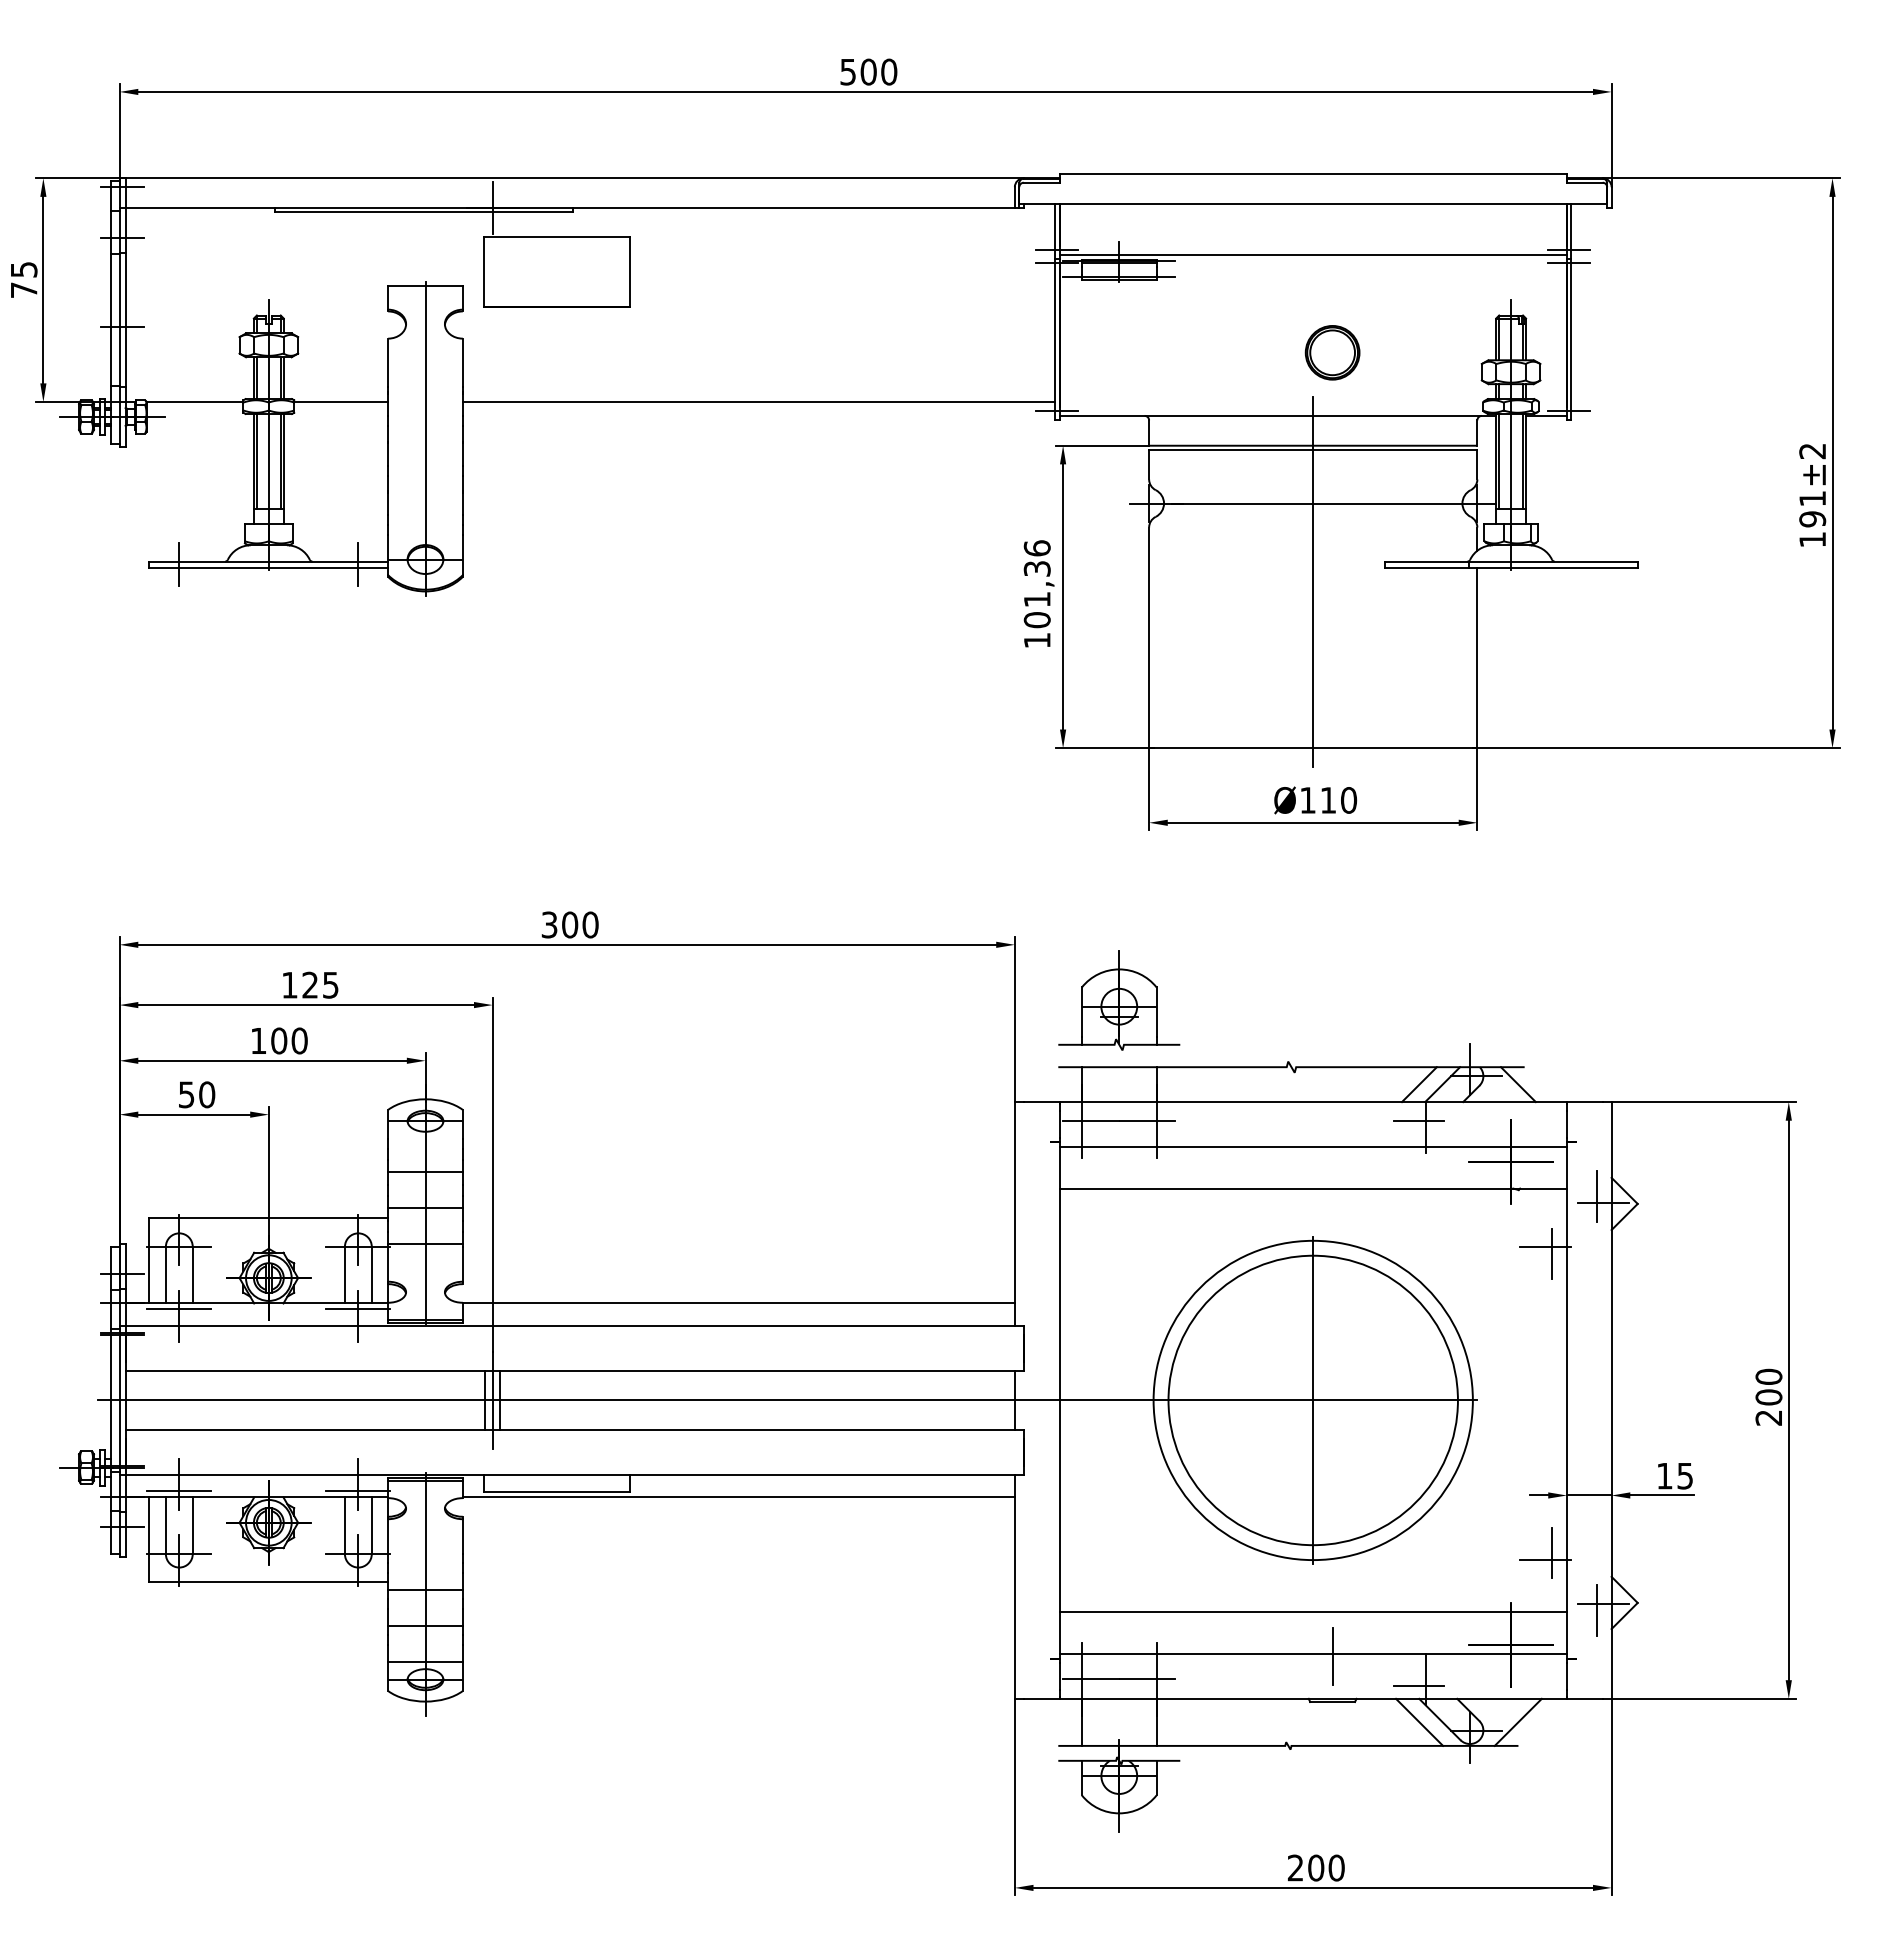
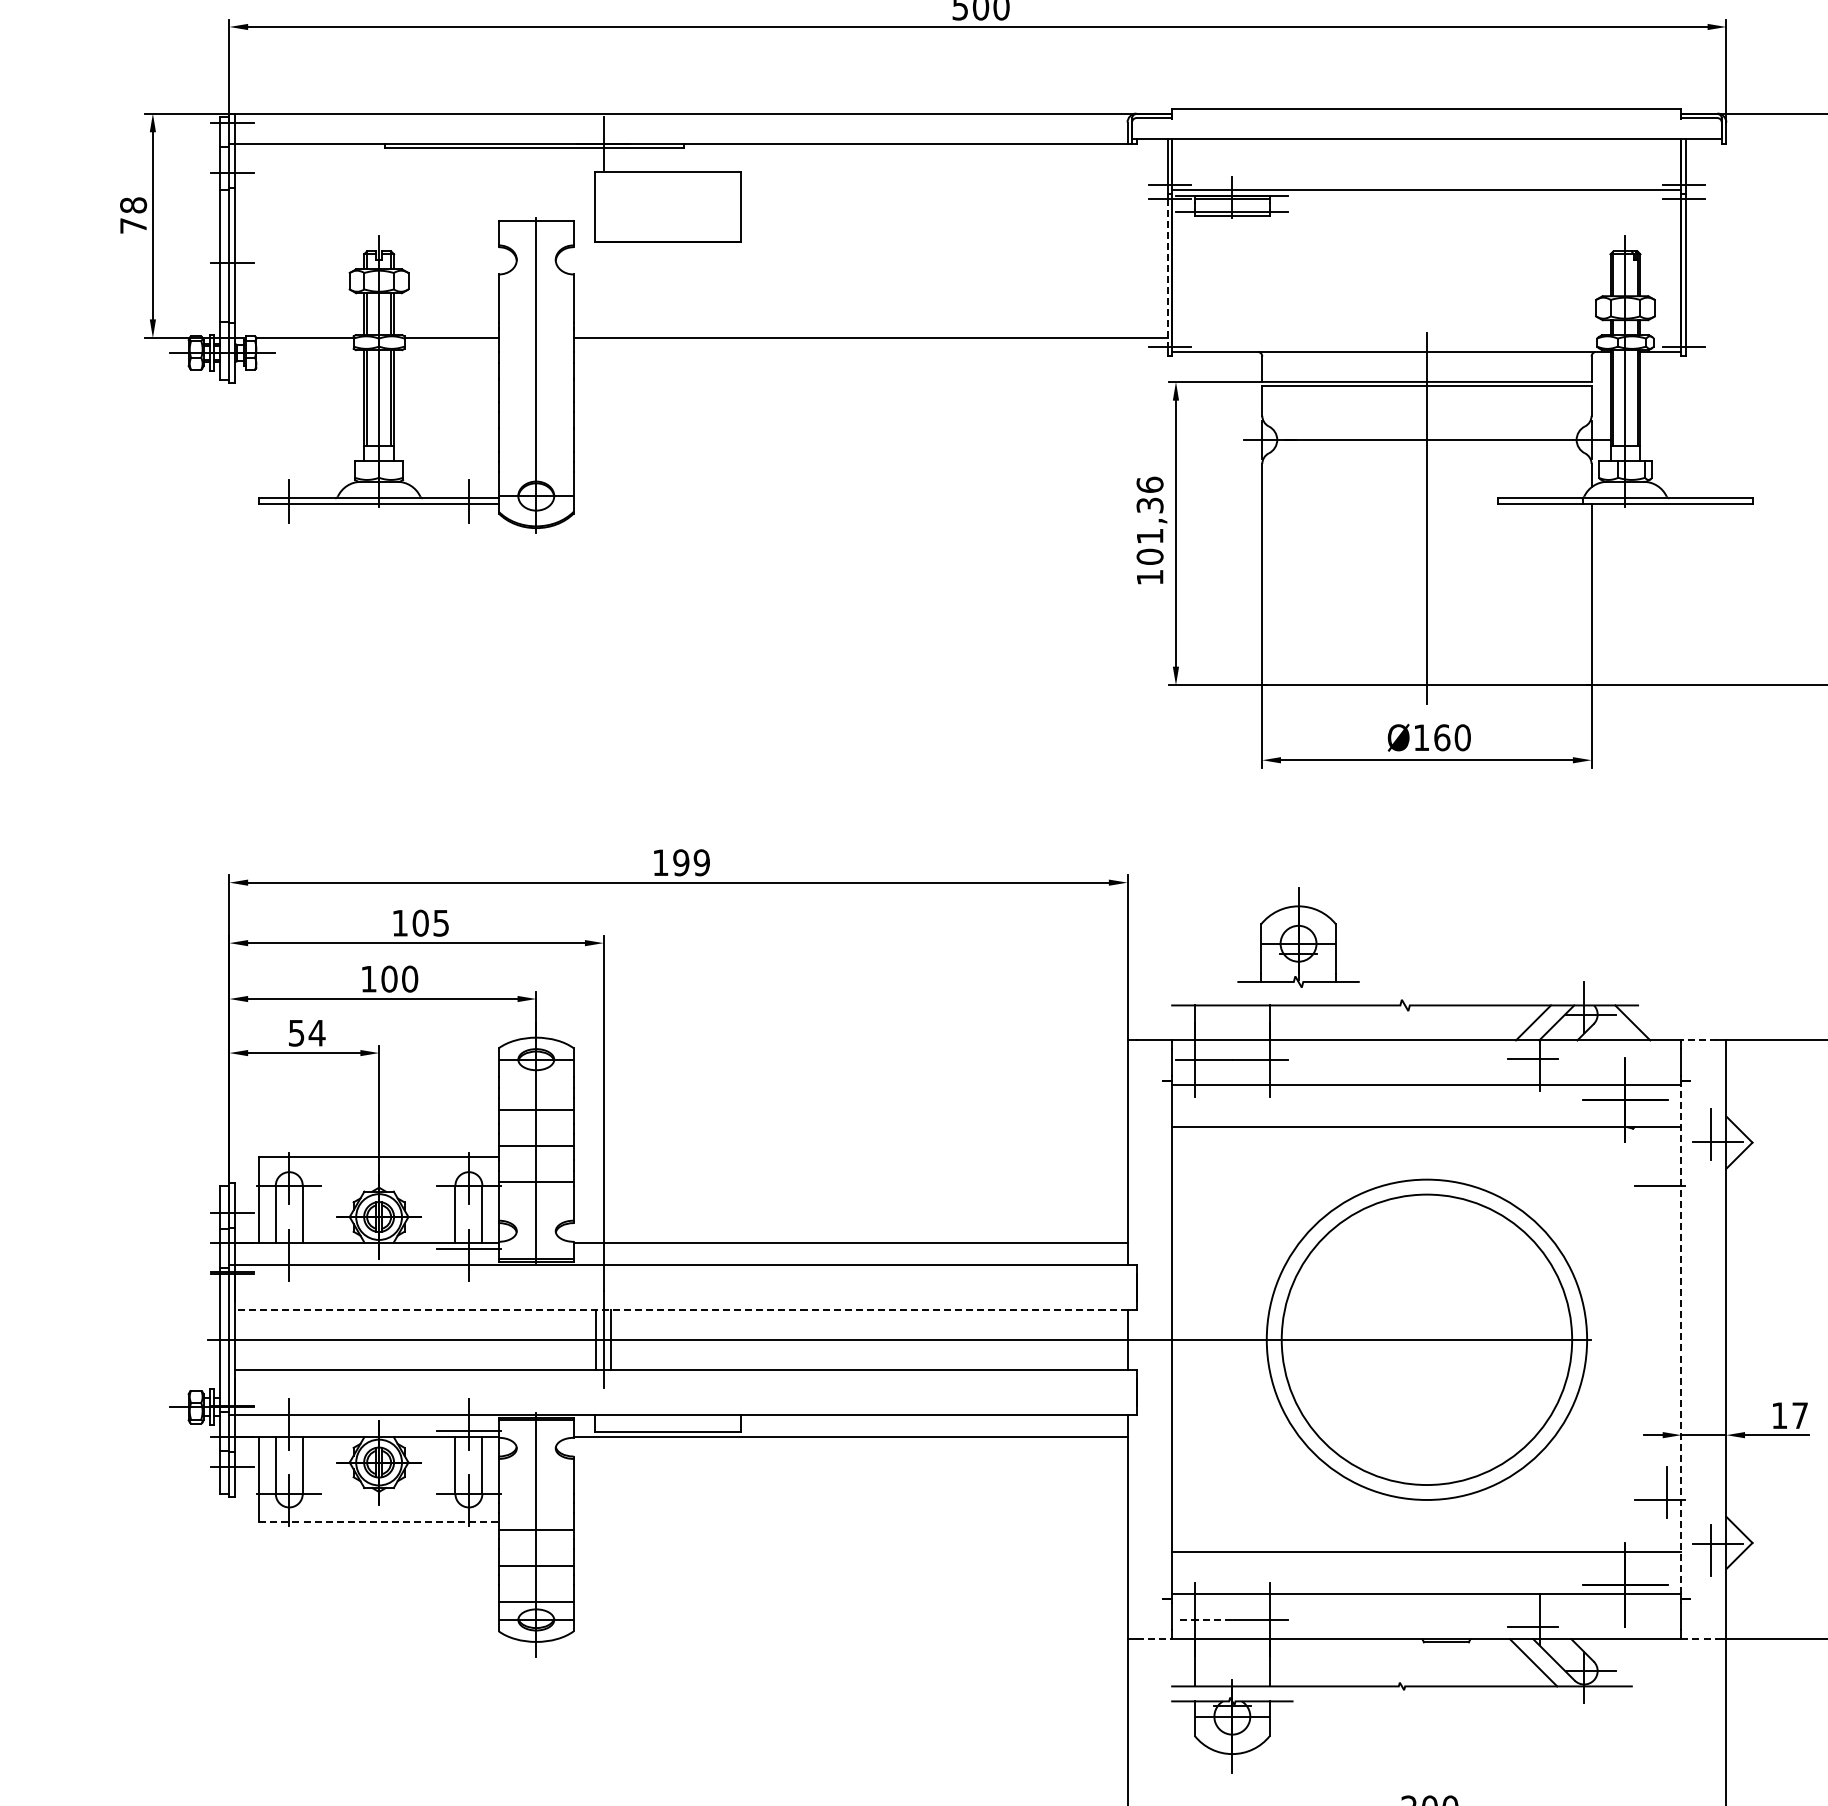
text: (23, 269) -> (132, 205), 75 -> 78
line: (1055, 337) -> (1168, 273), solid -> dashed
part: (1332, 352) -> (1446, 288), removed
text: (1328, 800) -> (1442, 737), 110 -> 160
text: (569, 924) -> (680, 862), 300 -> 199
text: (310, 984) -> (420, 922), 125 -> 105
part: (1119, 1000) -> (1298, 937), moved
text: (206, 1094) -> (316, 1032), 50 -> 54
line: (1584, 1102) -> (1699, 1040), solid -> dashed
line: (1552, 1253) -> (1666, 1192), removed
line: (179, 1309) -> (289, 1248), removed
line: (570, 1370) -> (681, 1309), solid -> dashed
line: (1313, 1400) -> (1427, 1339), removed
line: (1566, 1400) -> (1681, 1339), solid -> dashed
text: (1684, 1476) -> (1799, 1416), 15 -> 17
line: (179, 1491) -> (289, 1431), removed
line: (269, 1582) -> (379, 1522), solid -> dashed
line: (1332, 1656) -> (1446, 1596), removed
line: (1090, 1679) -> (1203, 1619), solid -> dashed
line: (1041, 1698) -> (1154, 1638), solid -> dashed
line: (1584, 1698) -> (1699, 1638), solid -> dashed
line: (1517, 1721) -> (1631, 1661), removed

